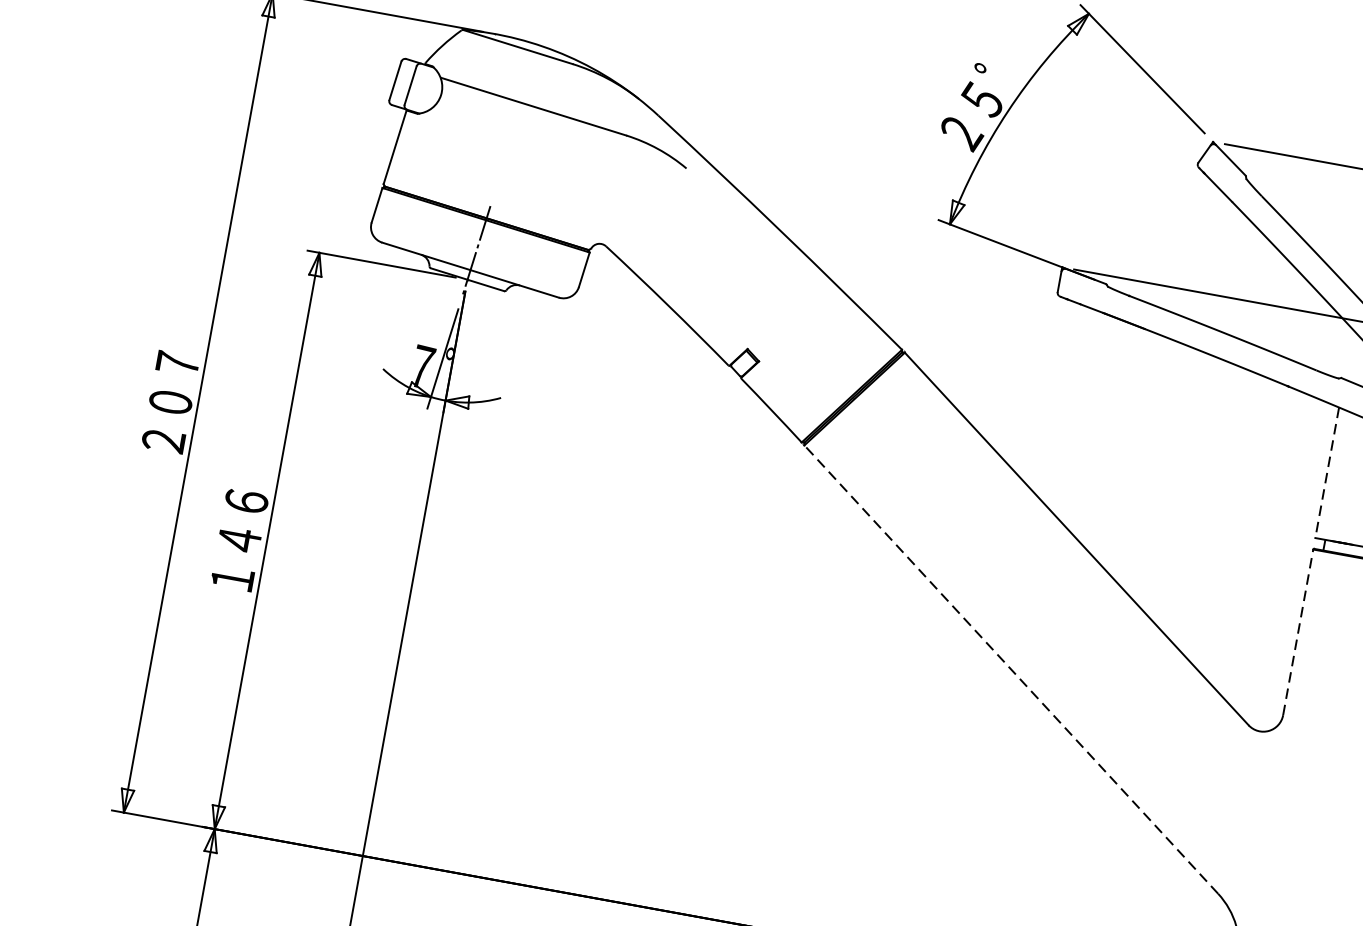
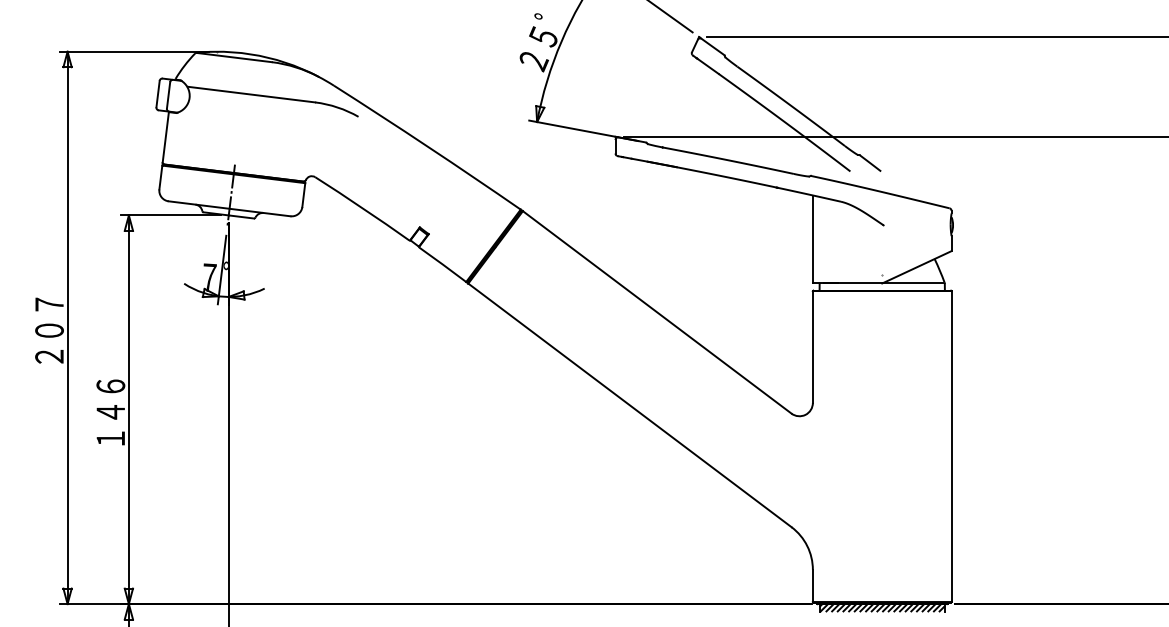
line: (1326, 472) -> (812, 239), dashed -> solid
line: (1297, 632) -> (812, 347), dashed -> solid
line: (1010, 669) -> (629, 405), dashed -> solid

